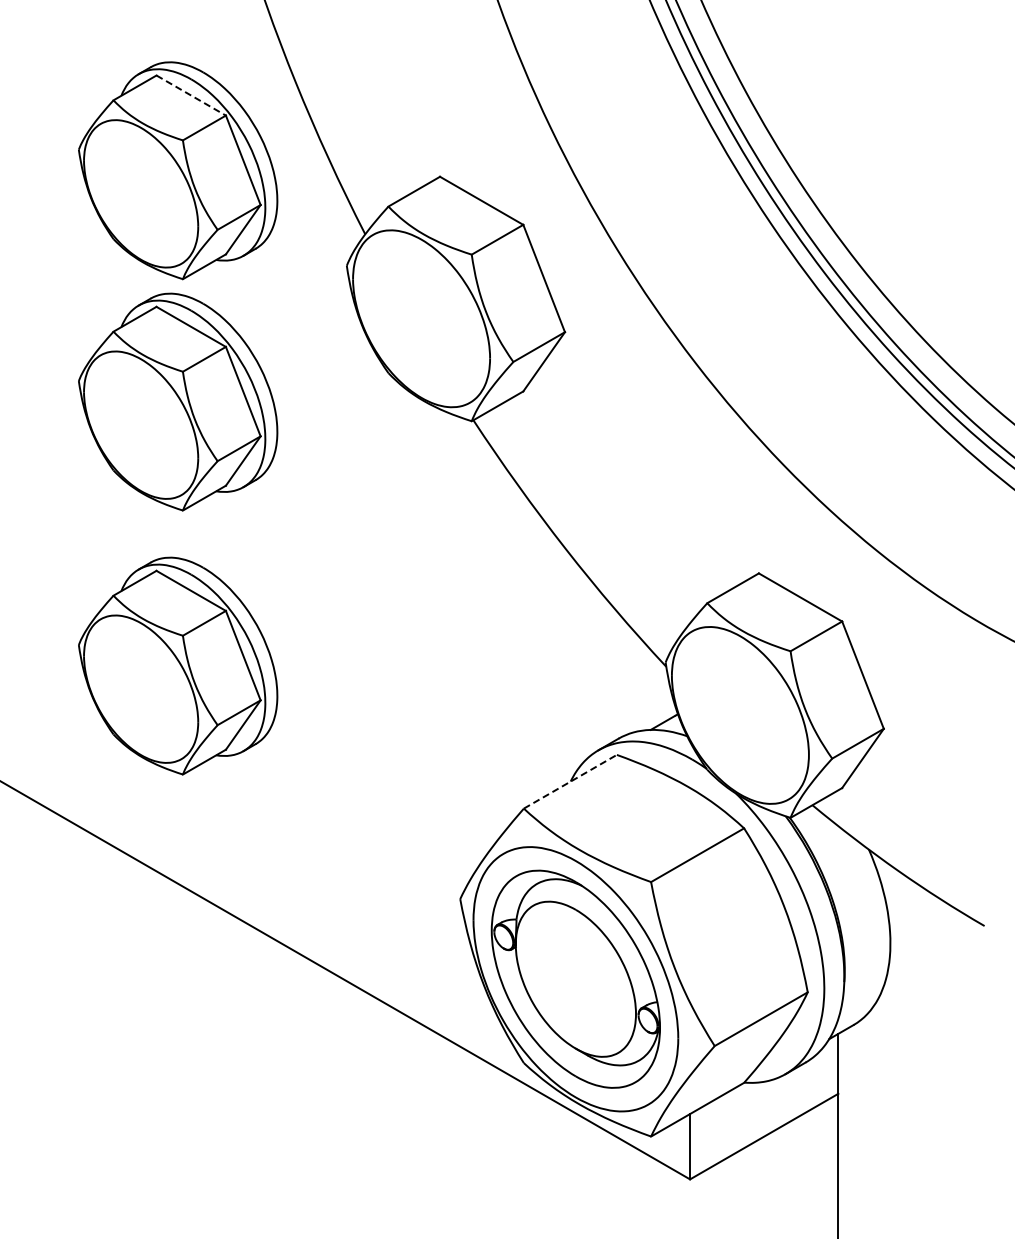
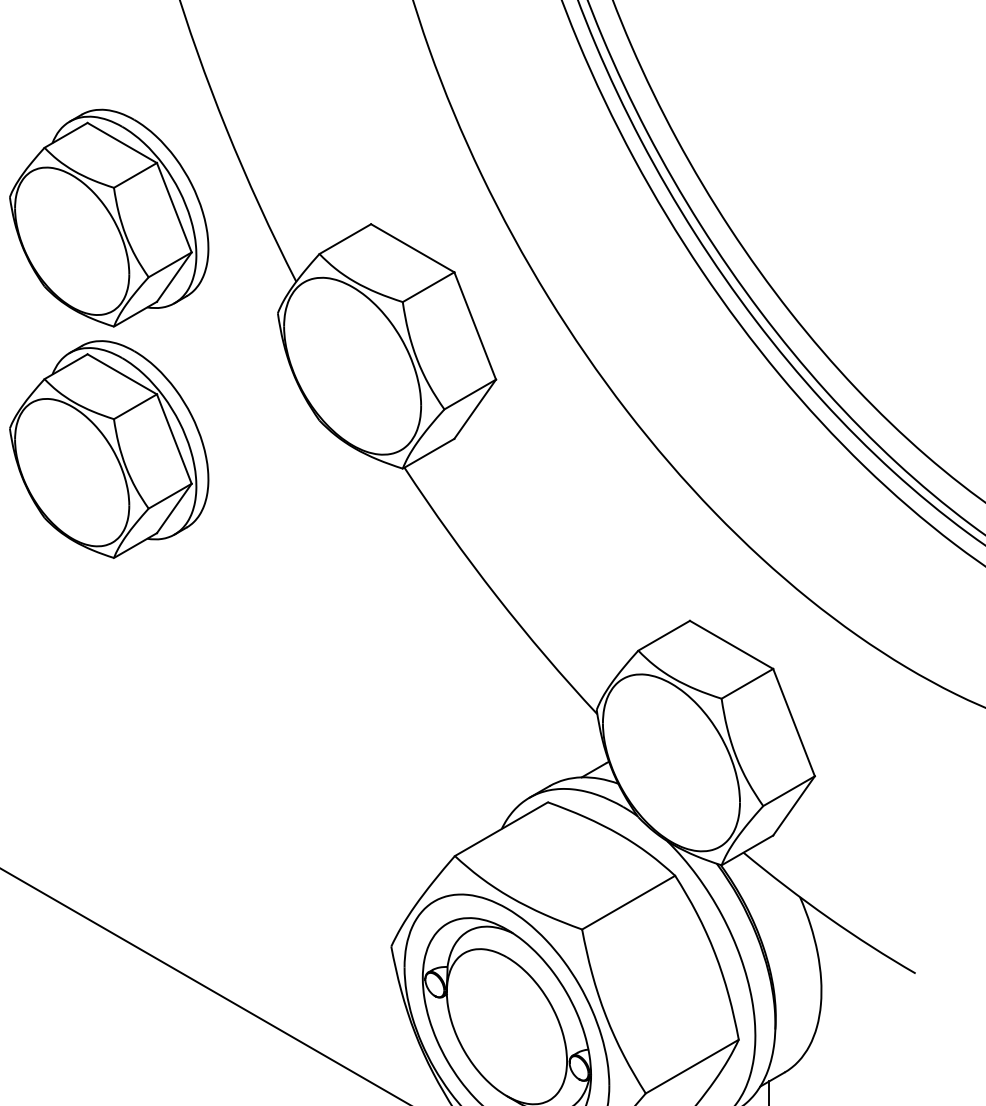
line: (191, 95) -> (122, 142), dashed -> solid
part: (178, 665) -> (109, 712), removed
line: (570, 781) -> (501, 828), dashed -> solid

